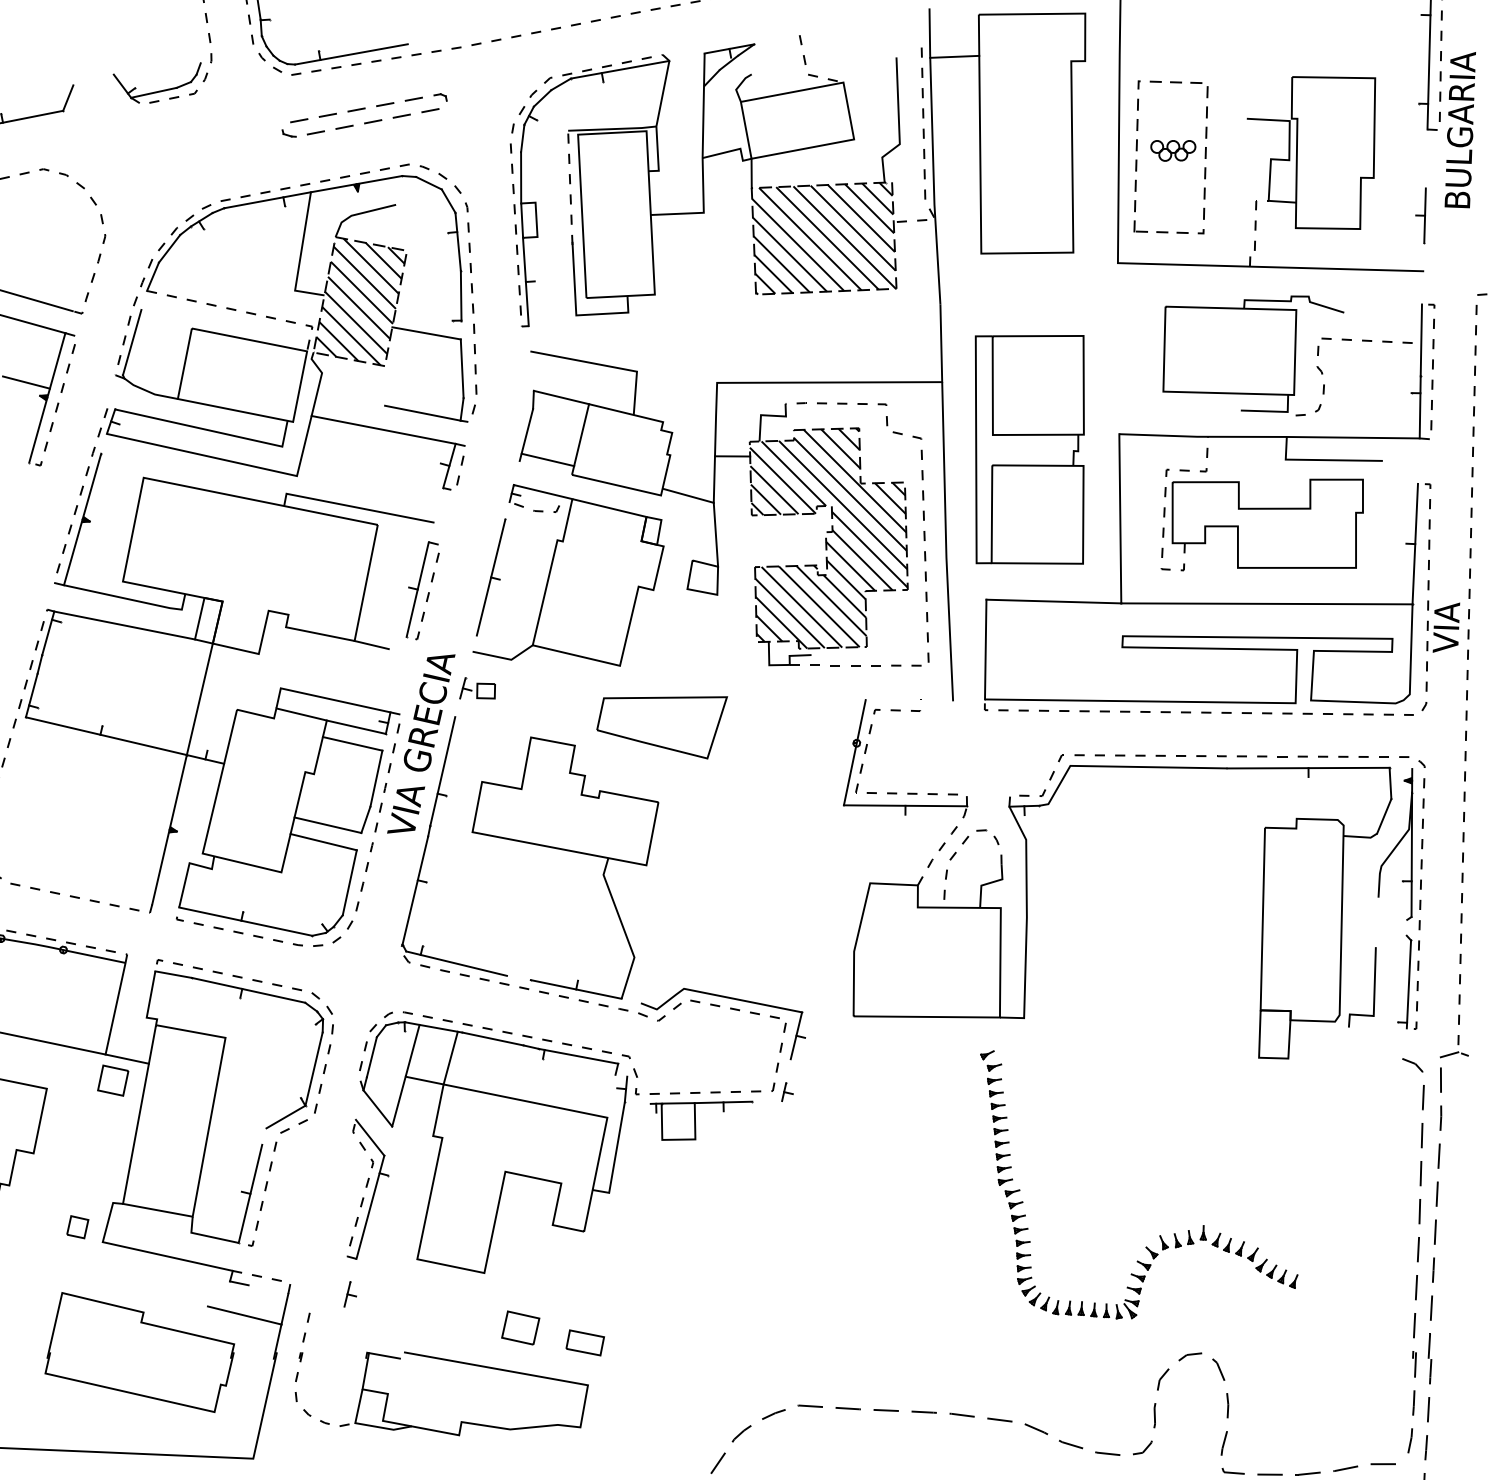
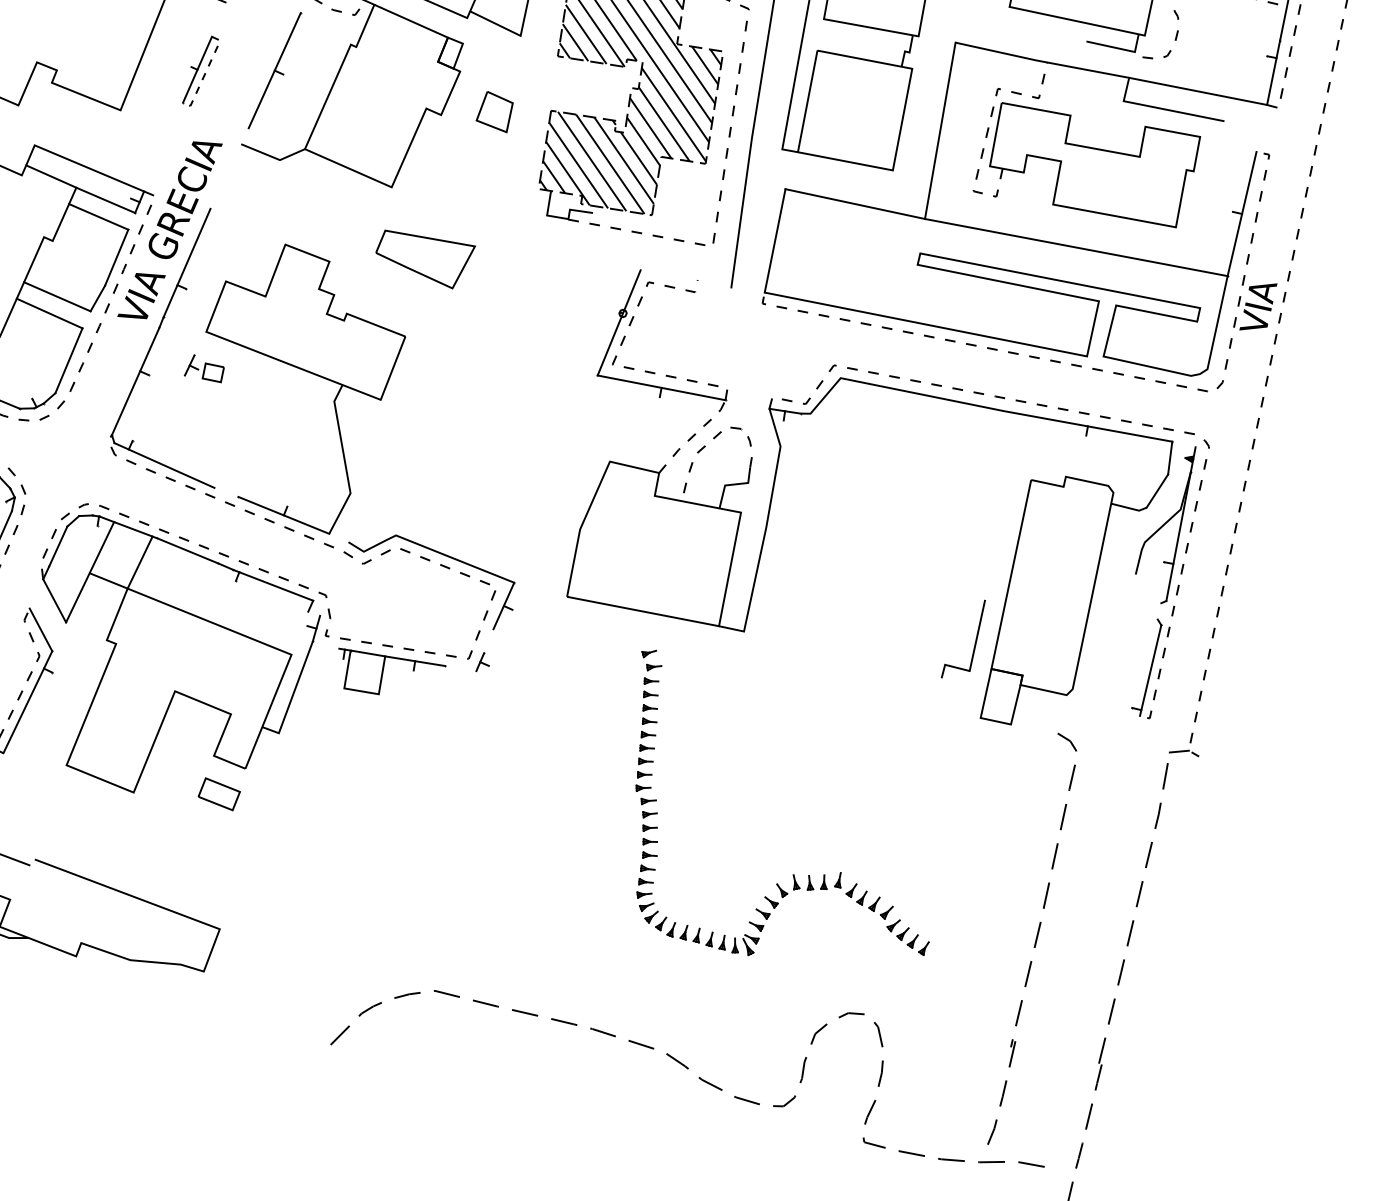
line: (715, 534) -> (516, 69), removed
part: (422, 590) -> (200, 70), size x0.7
line: (371, 644) -> (137, 117), removed
part: (477, 688) -> (204, 368), moved
part: (662, 727) -> (424, 259), size x0.7
part: (1373, 987) -> (974, 641), moved
part: (1159, 1235) -> (793, 874), moved
part: (1413, 1255) -> (1031, 940), moved
part: (520, 1327) -> (160, 856), removed
part: (584, 1342) -> (218, 793), moved

